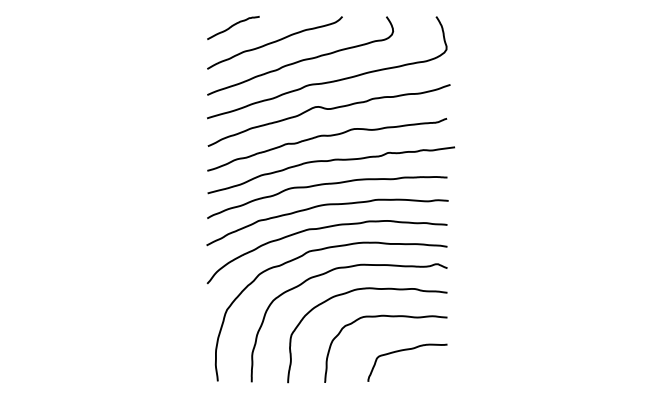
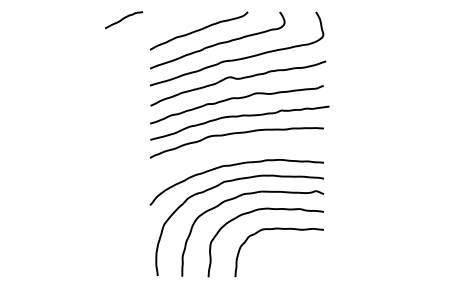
curve: (234, 27) -> (124, 19), moved
curve: (325, 206) -> (235, 149), removed
curve: (403, 351) -> (292, 254), removed

